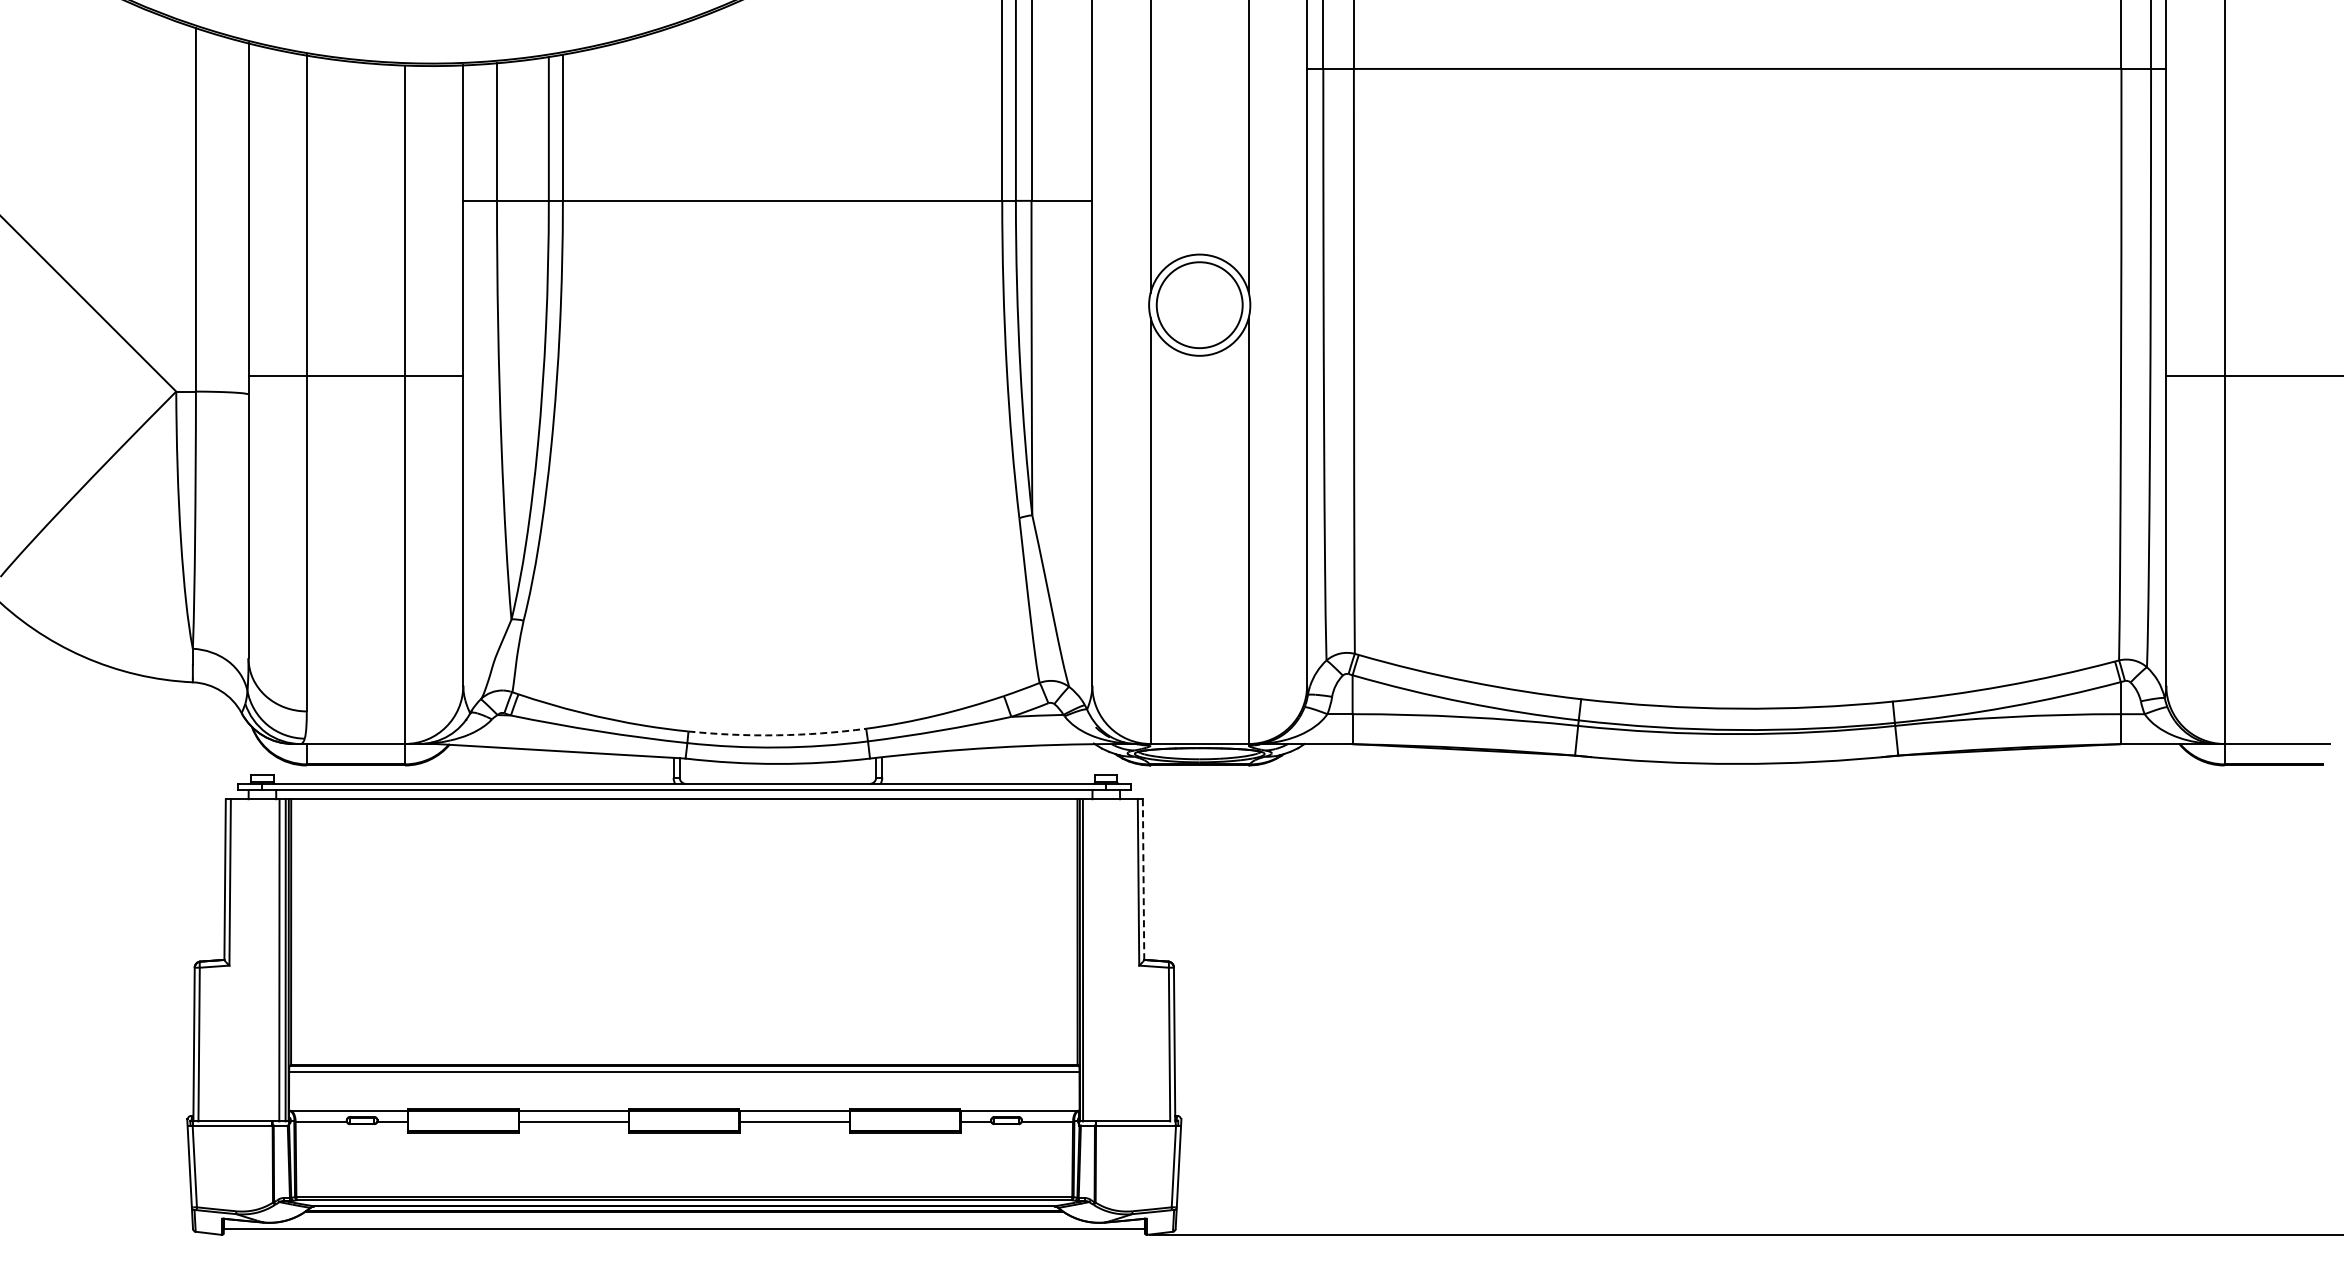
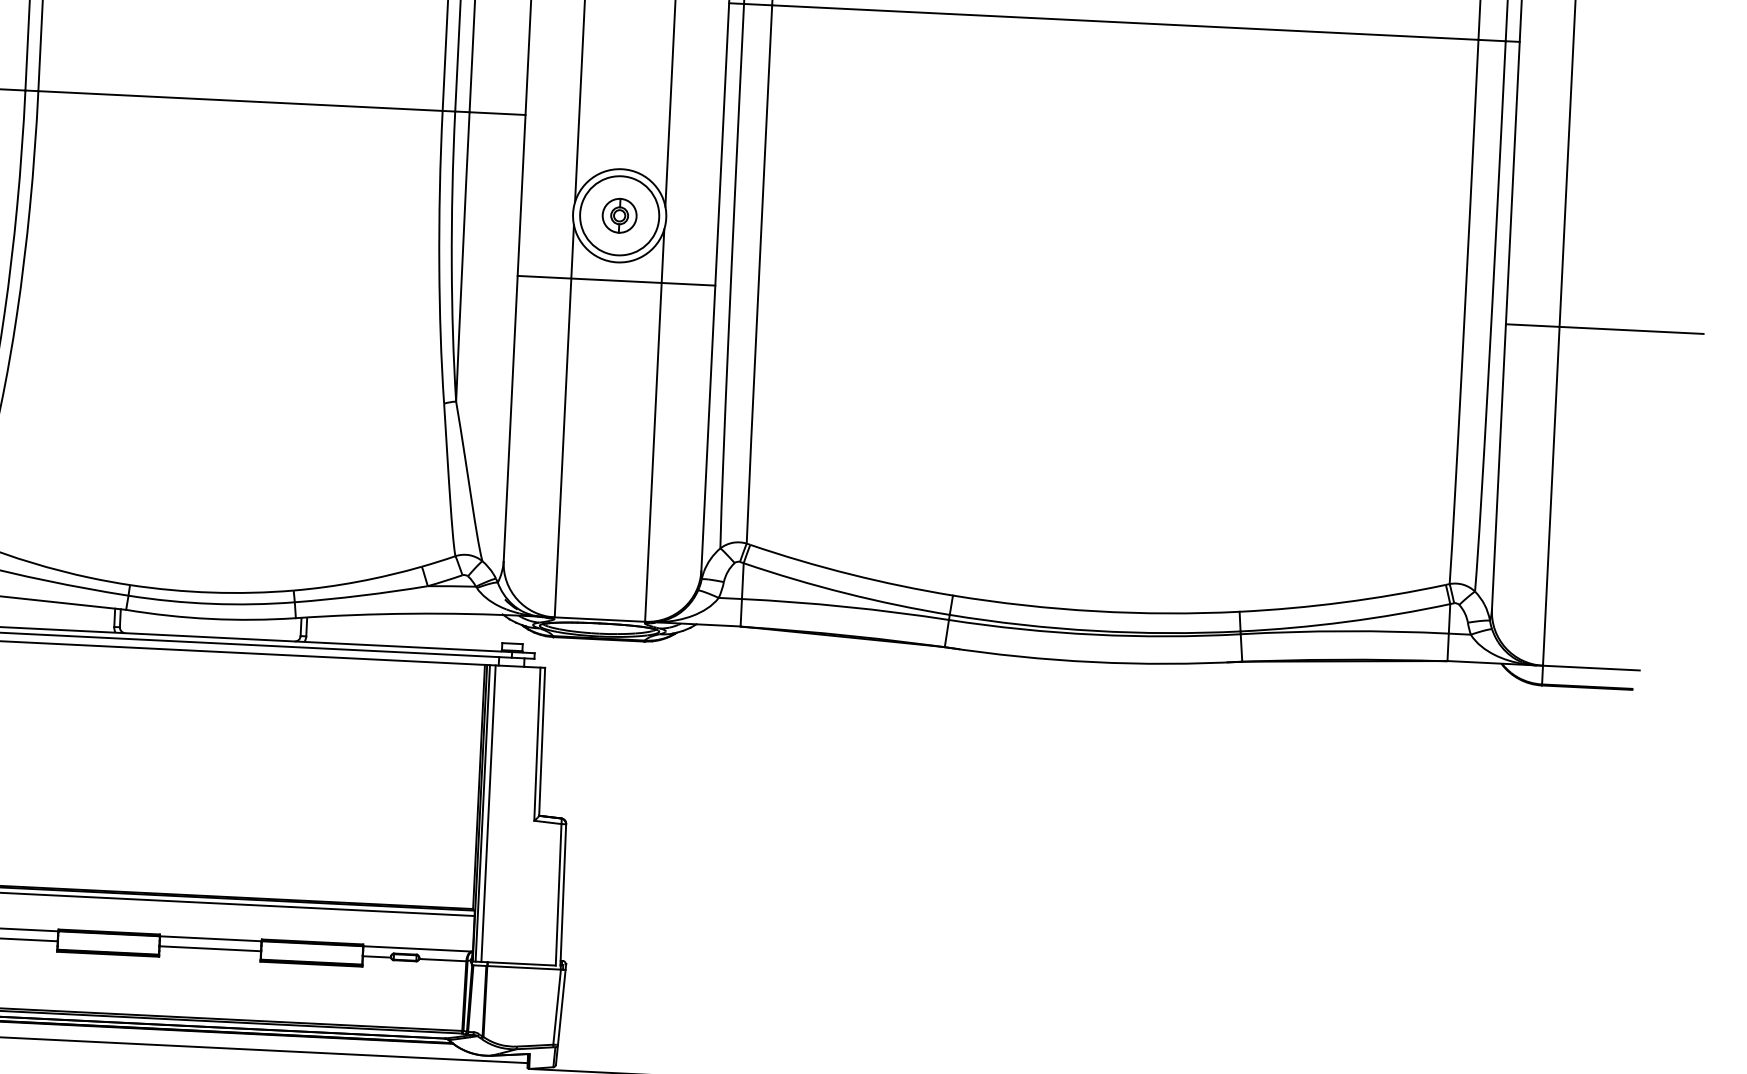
part: (1199, 304) -> (619, 215), added
line: (1199, 375) -> (616, 280), added
arc: (777, 735) -> (211, 592), dashed -> solid
line: (1143, 880) -> (542, 742), dashed -> solid
line: (1089, 960) -> (488, 813), added

